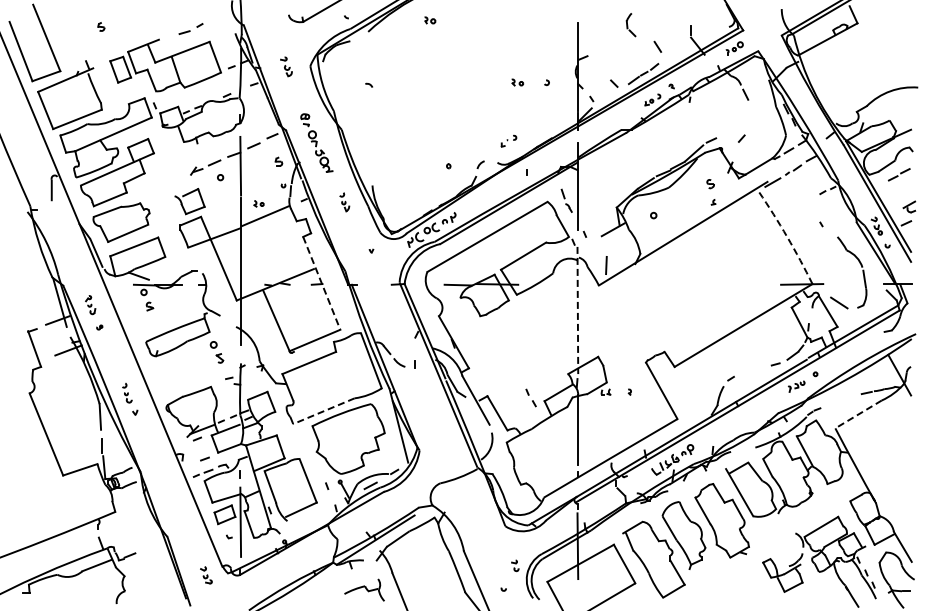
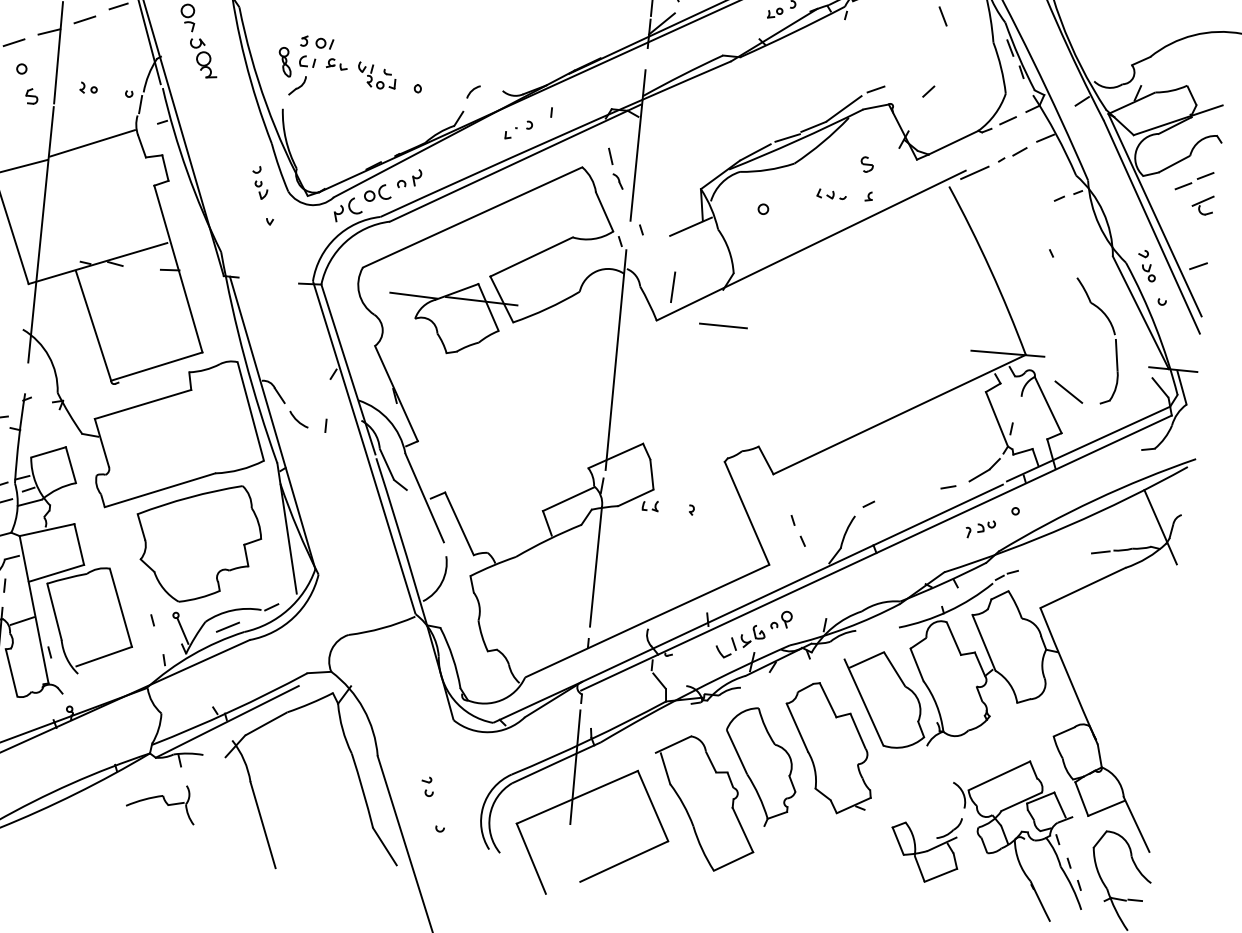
part: (508, 140) -> (518, 128), moved
part: (401, 159) -> (337, 68), added
part: (278, 161) -> (31, 95), moved
part: (344, 202) -> (259, 183), moved
part: (258, 203) -> (87, 87), moved
part: (692, 203) -> (832, 195), added
part: (909, 206) -> (1203, 204), moved
arc: (787, 237) -> (990, 270), dashed -> solid
line: (321, 283) -> (177, 269), dashed -> solid
line: (637, 284) -> (723, 325), added
line: (577, 310) -> (615, 360), dashed -> solid
part: (530, 397) -> (797, 529), moved
line: (323, 411) -> (159, 490), dashed -> solid
line: (858, 414) -> (1082, 588), dashed -> solid
part: (515, 565) -> (428, 786), moved
part: (364, 589) -> (161, 801), moved

